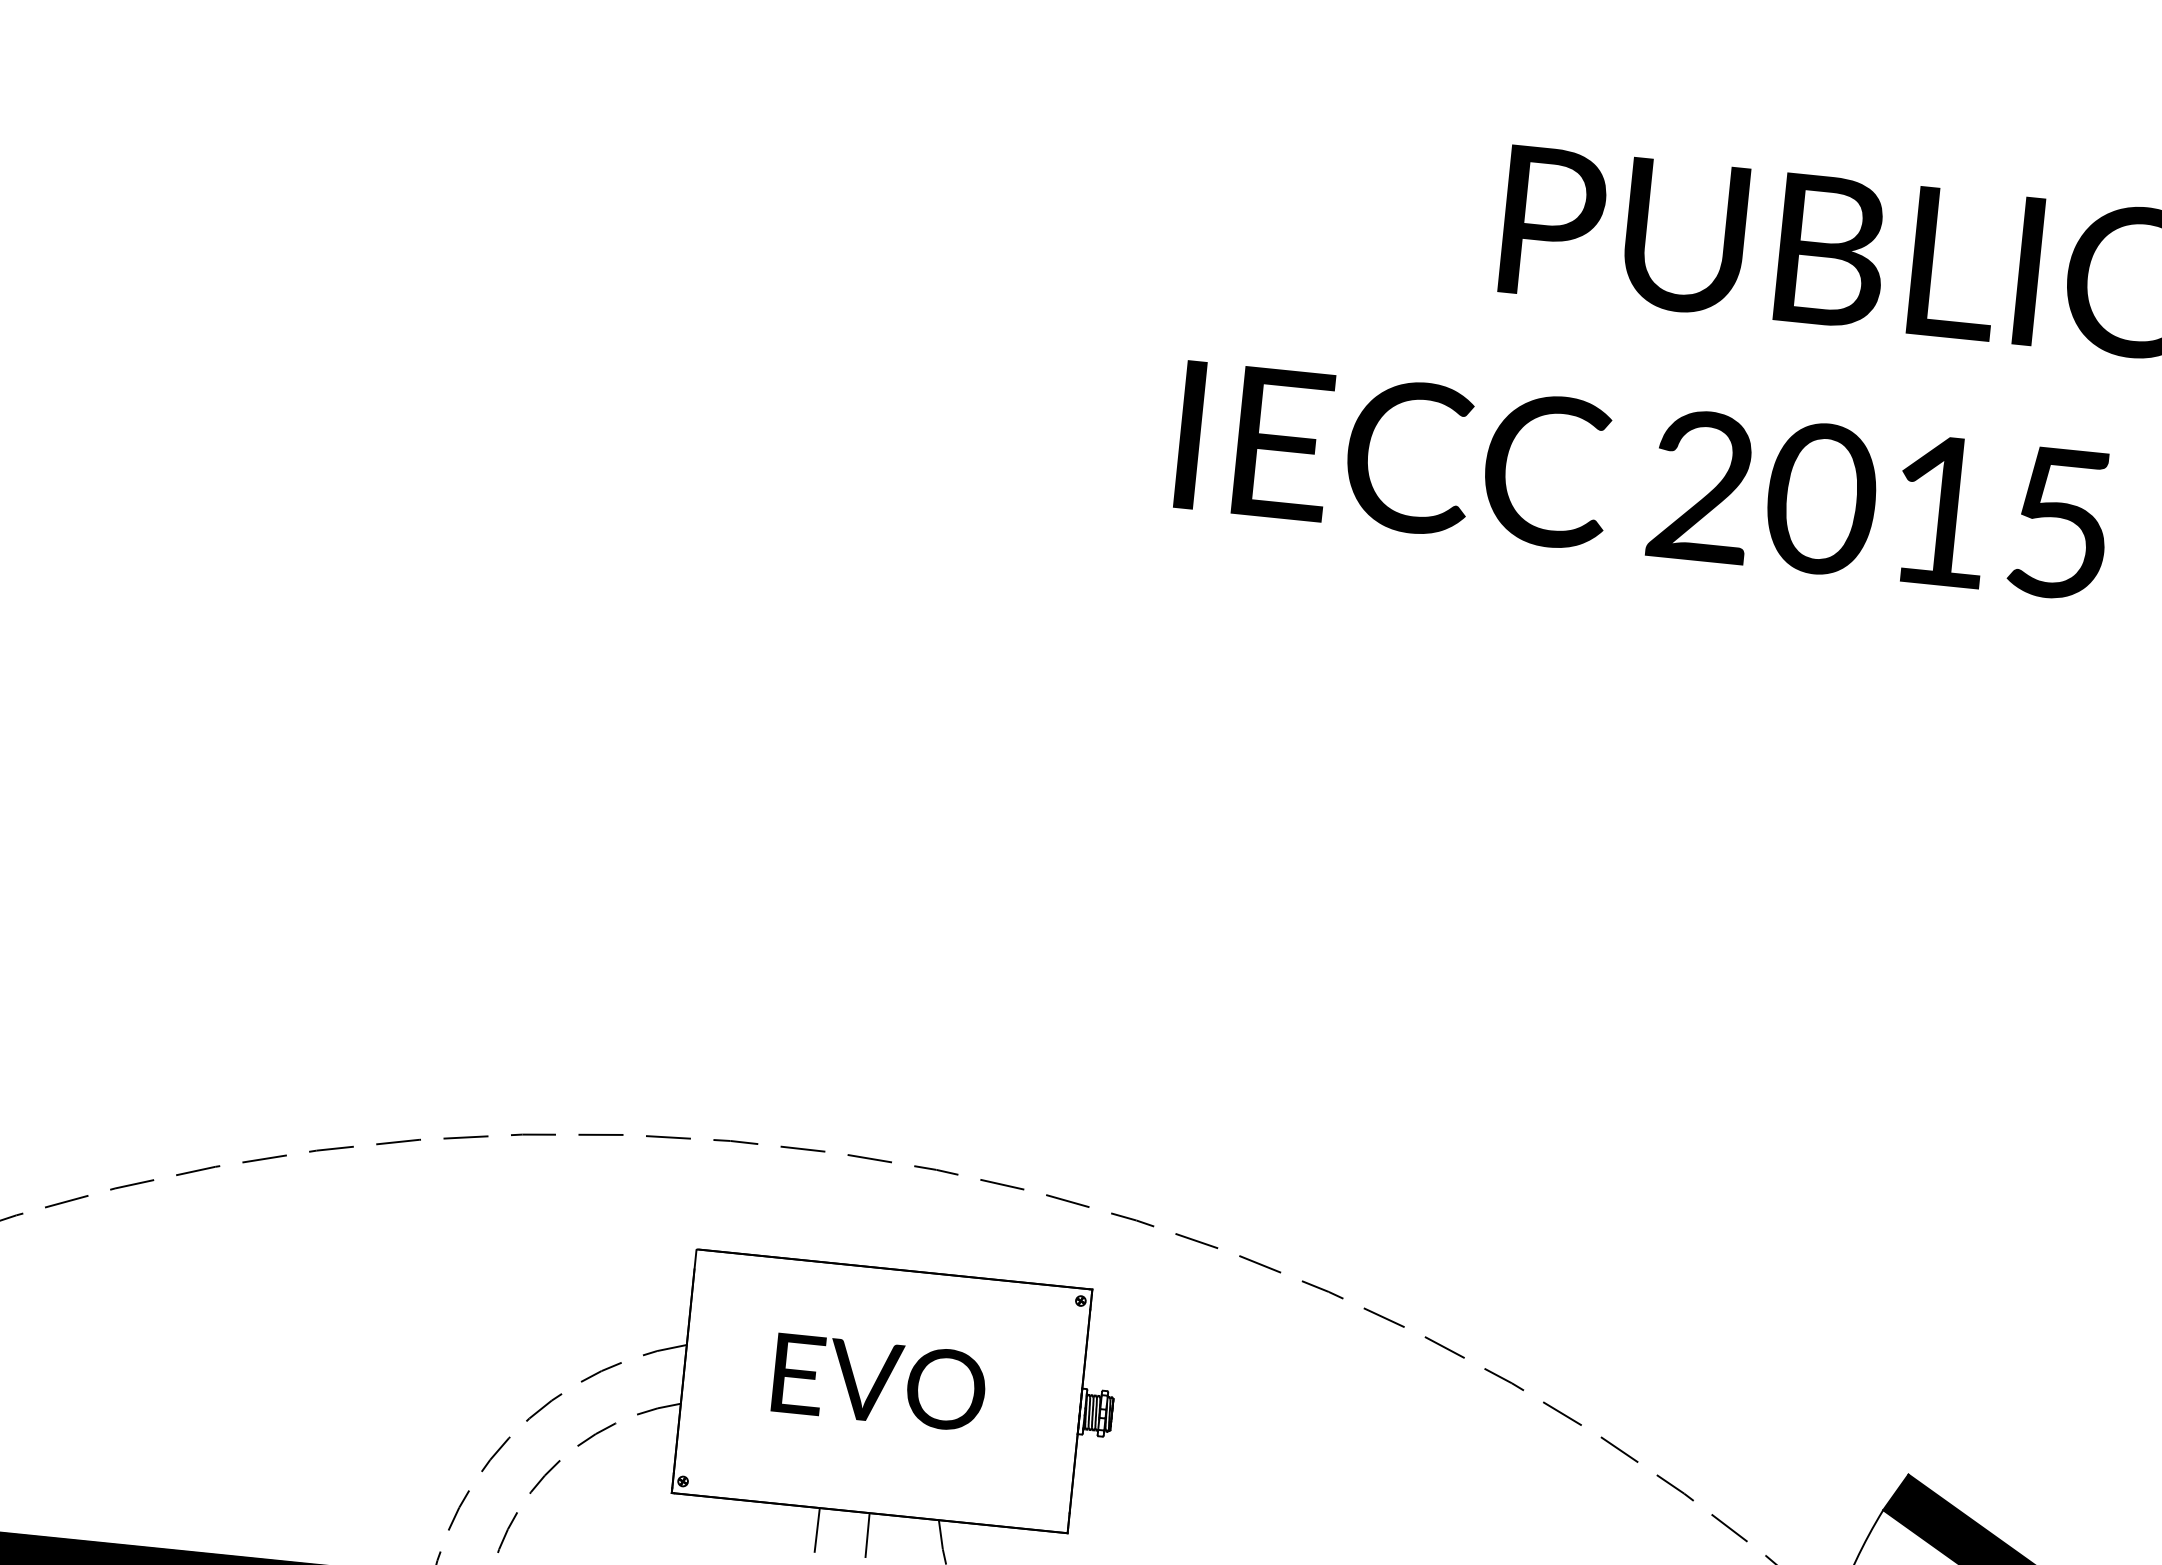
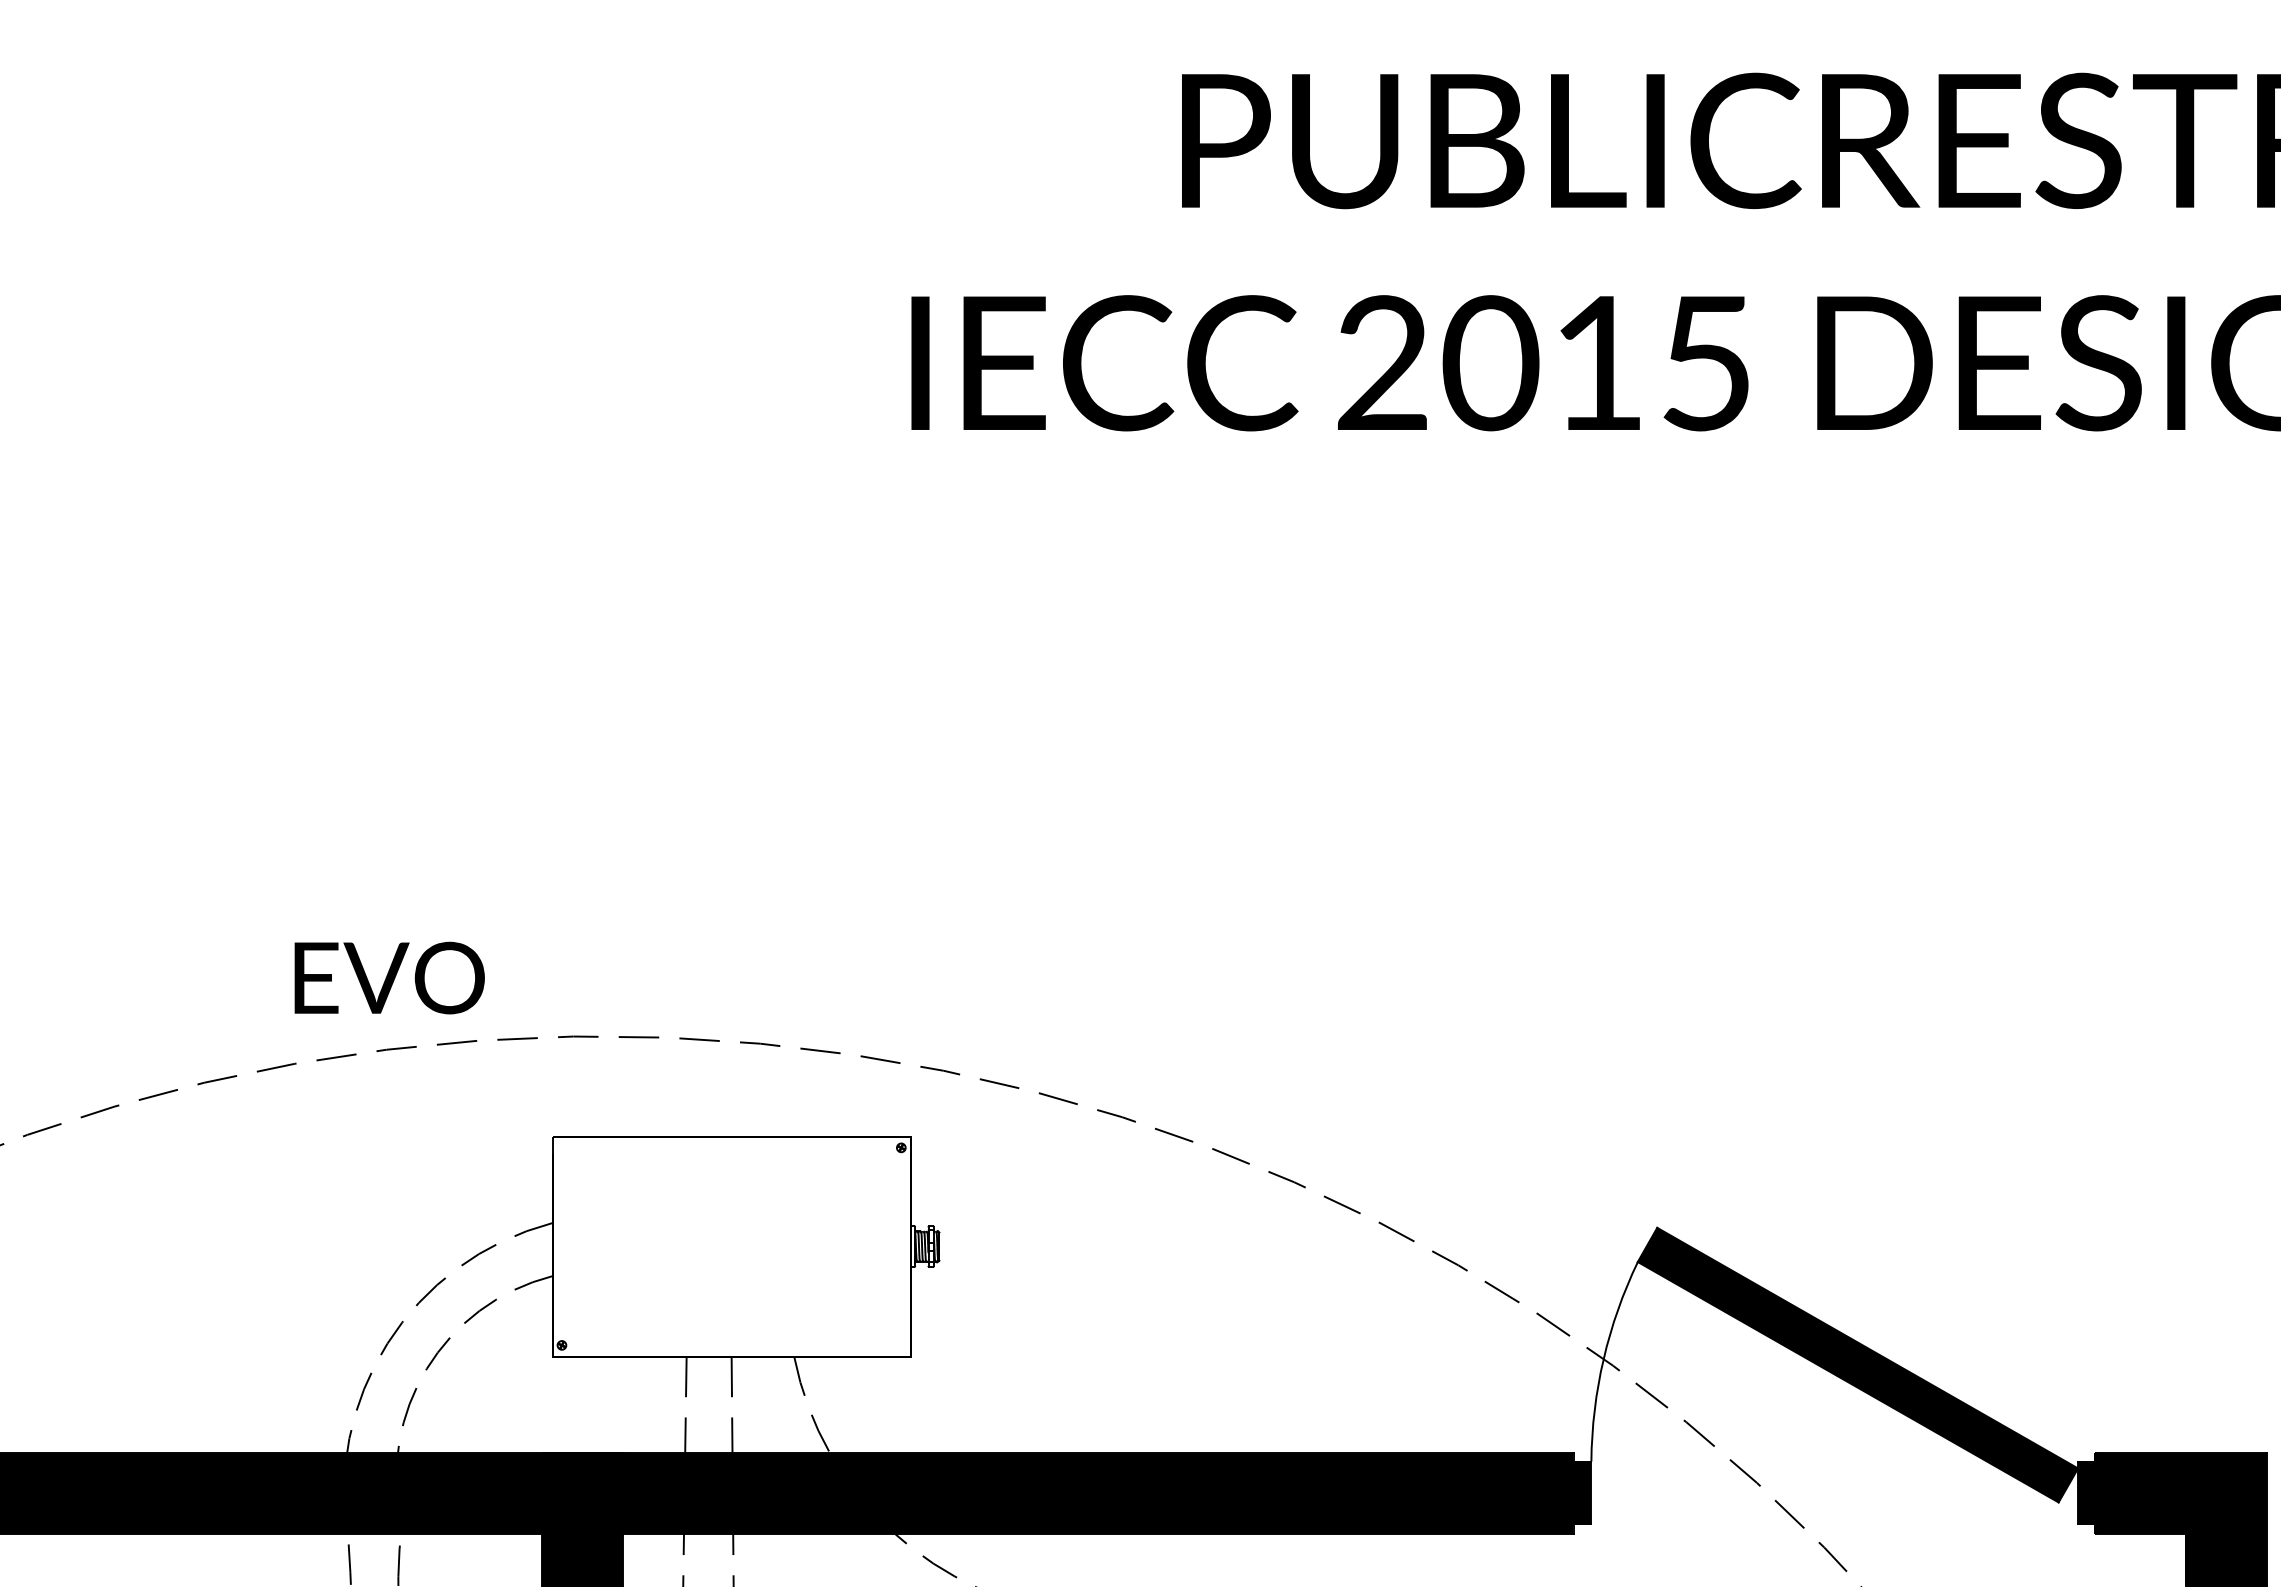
text: (879, 1381) -> (389, 977), moved

